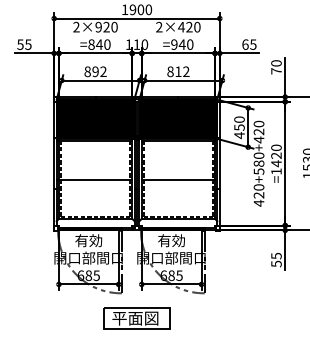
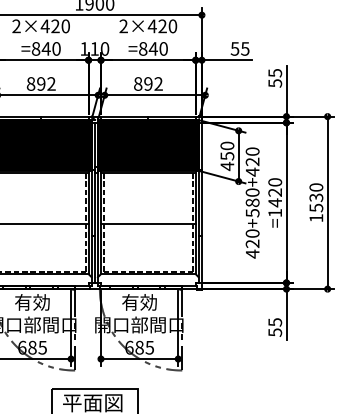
text: (98, 26) -> (45, 25), 2×920 -> 2×420
text: (174, 44) -> (143, 48), =940 -> =840
text: (245, 44) -> (235, 48), 65 -> 55
text: (276, 67) -> (275, 78), 70 -> 55
text: (178, 71) -> (148, 83), 812 -> 892

